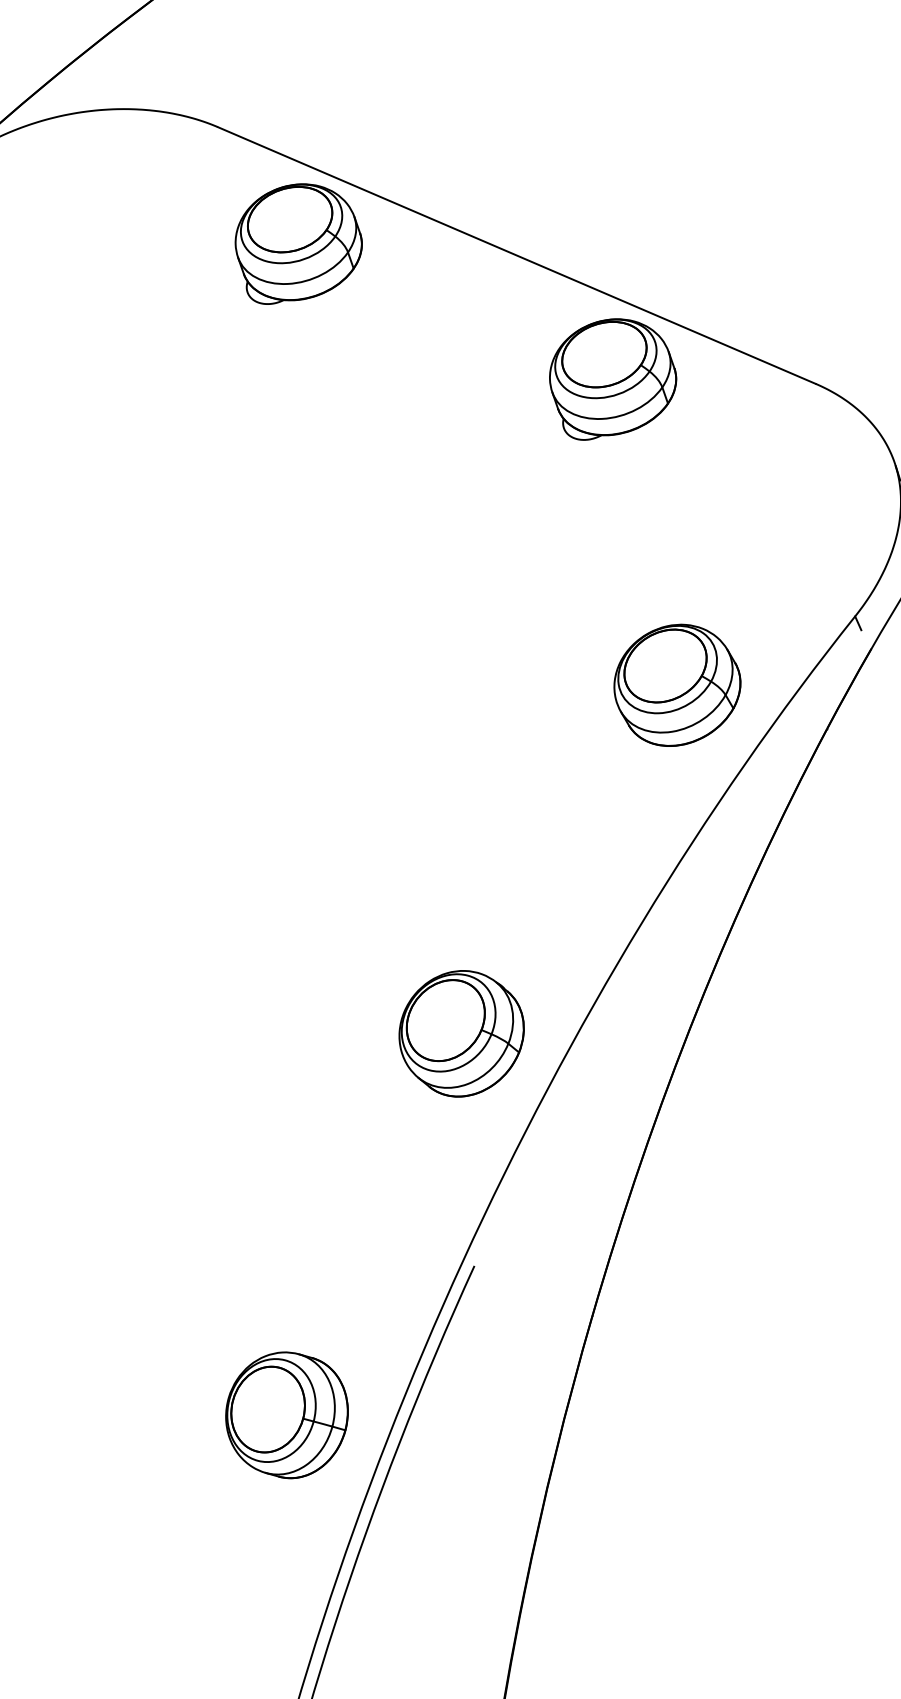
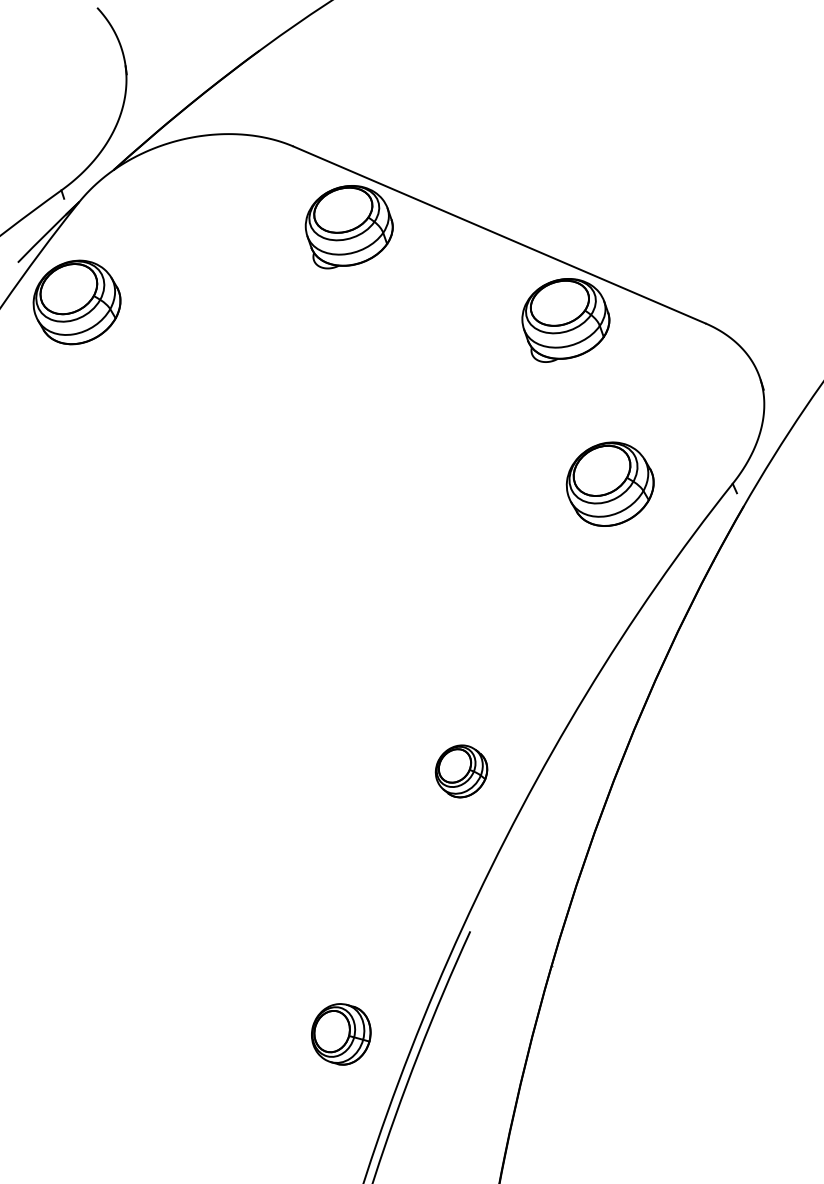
part: (676, 684) -> (609, 483), moved
part: (461, 1033) -> (461, 771), size x0.6
part: (287, 1415) -> (341, 1034), size x0.7

